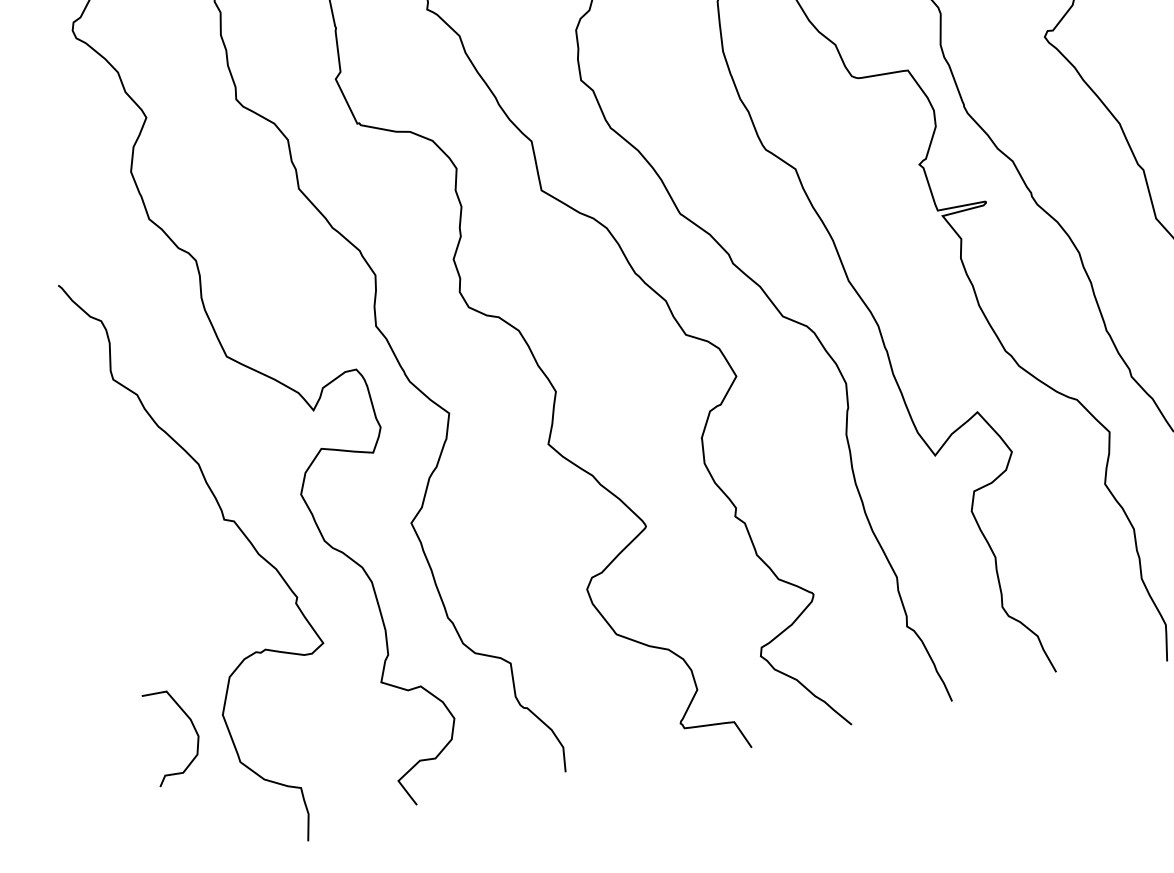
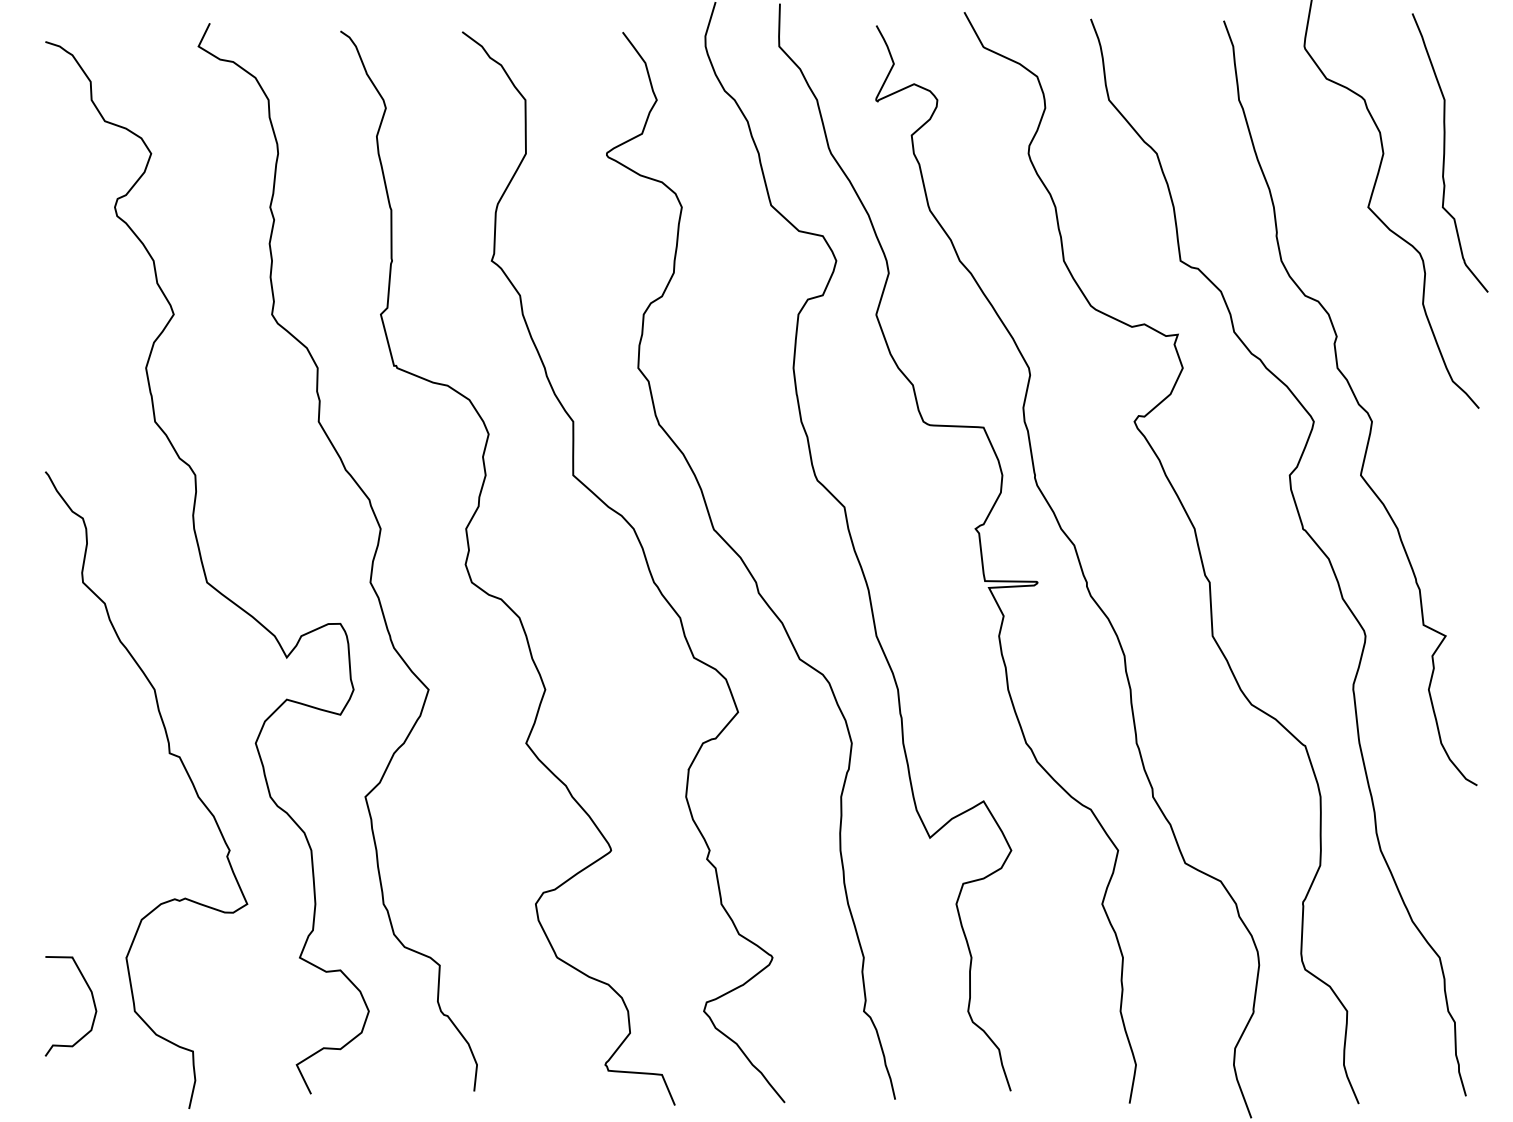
curve: (192, 727) -> (92, 1000), moved

